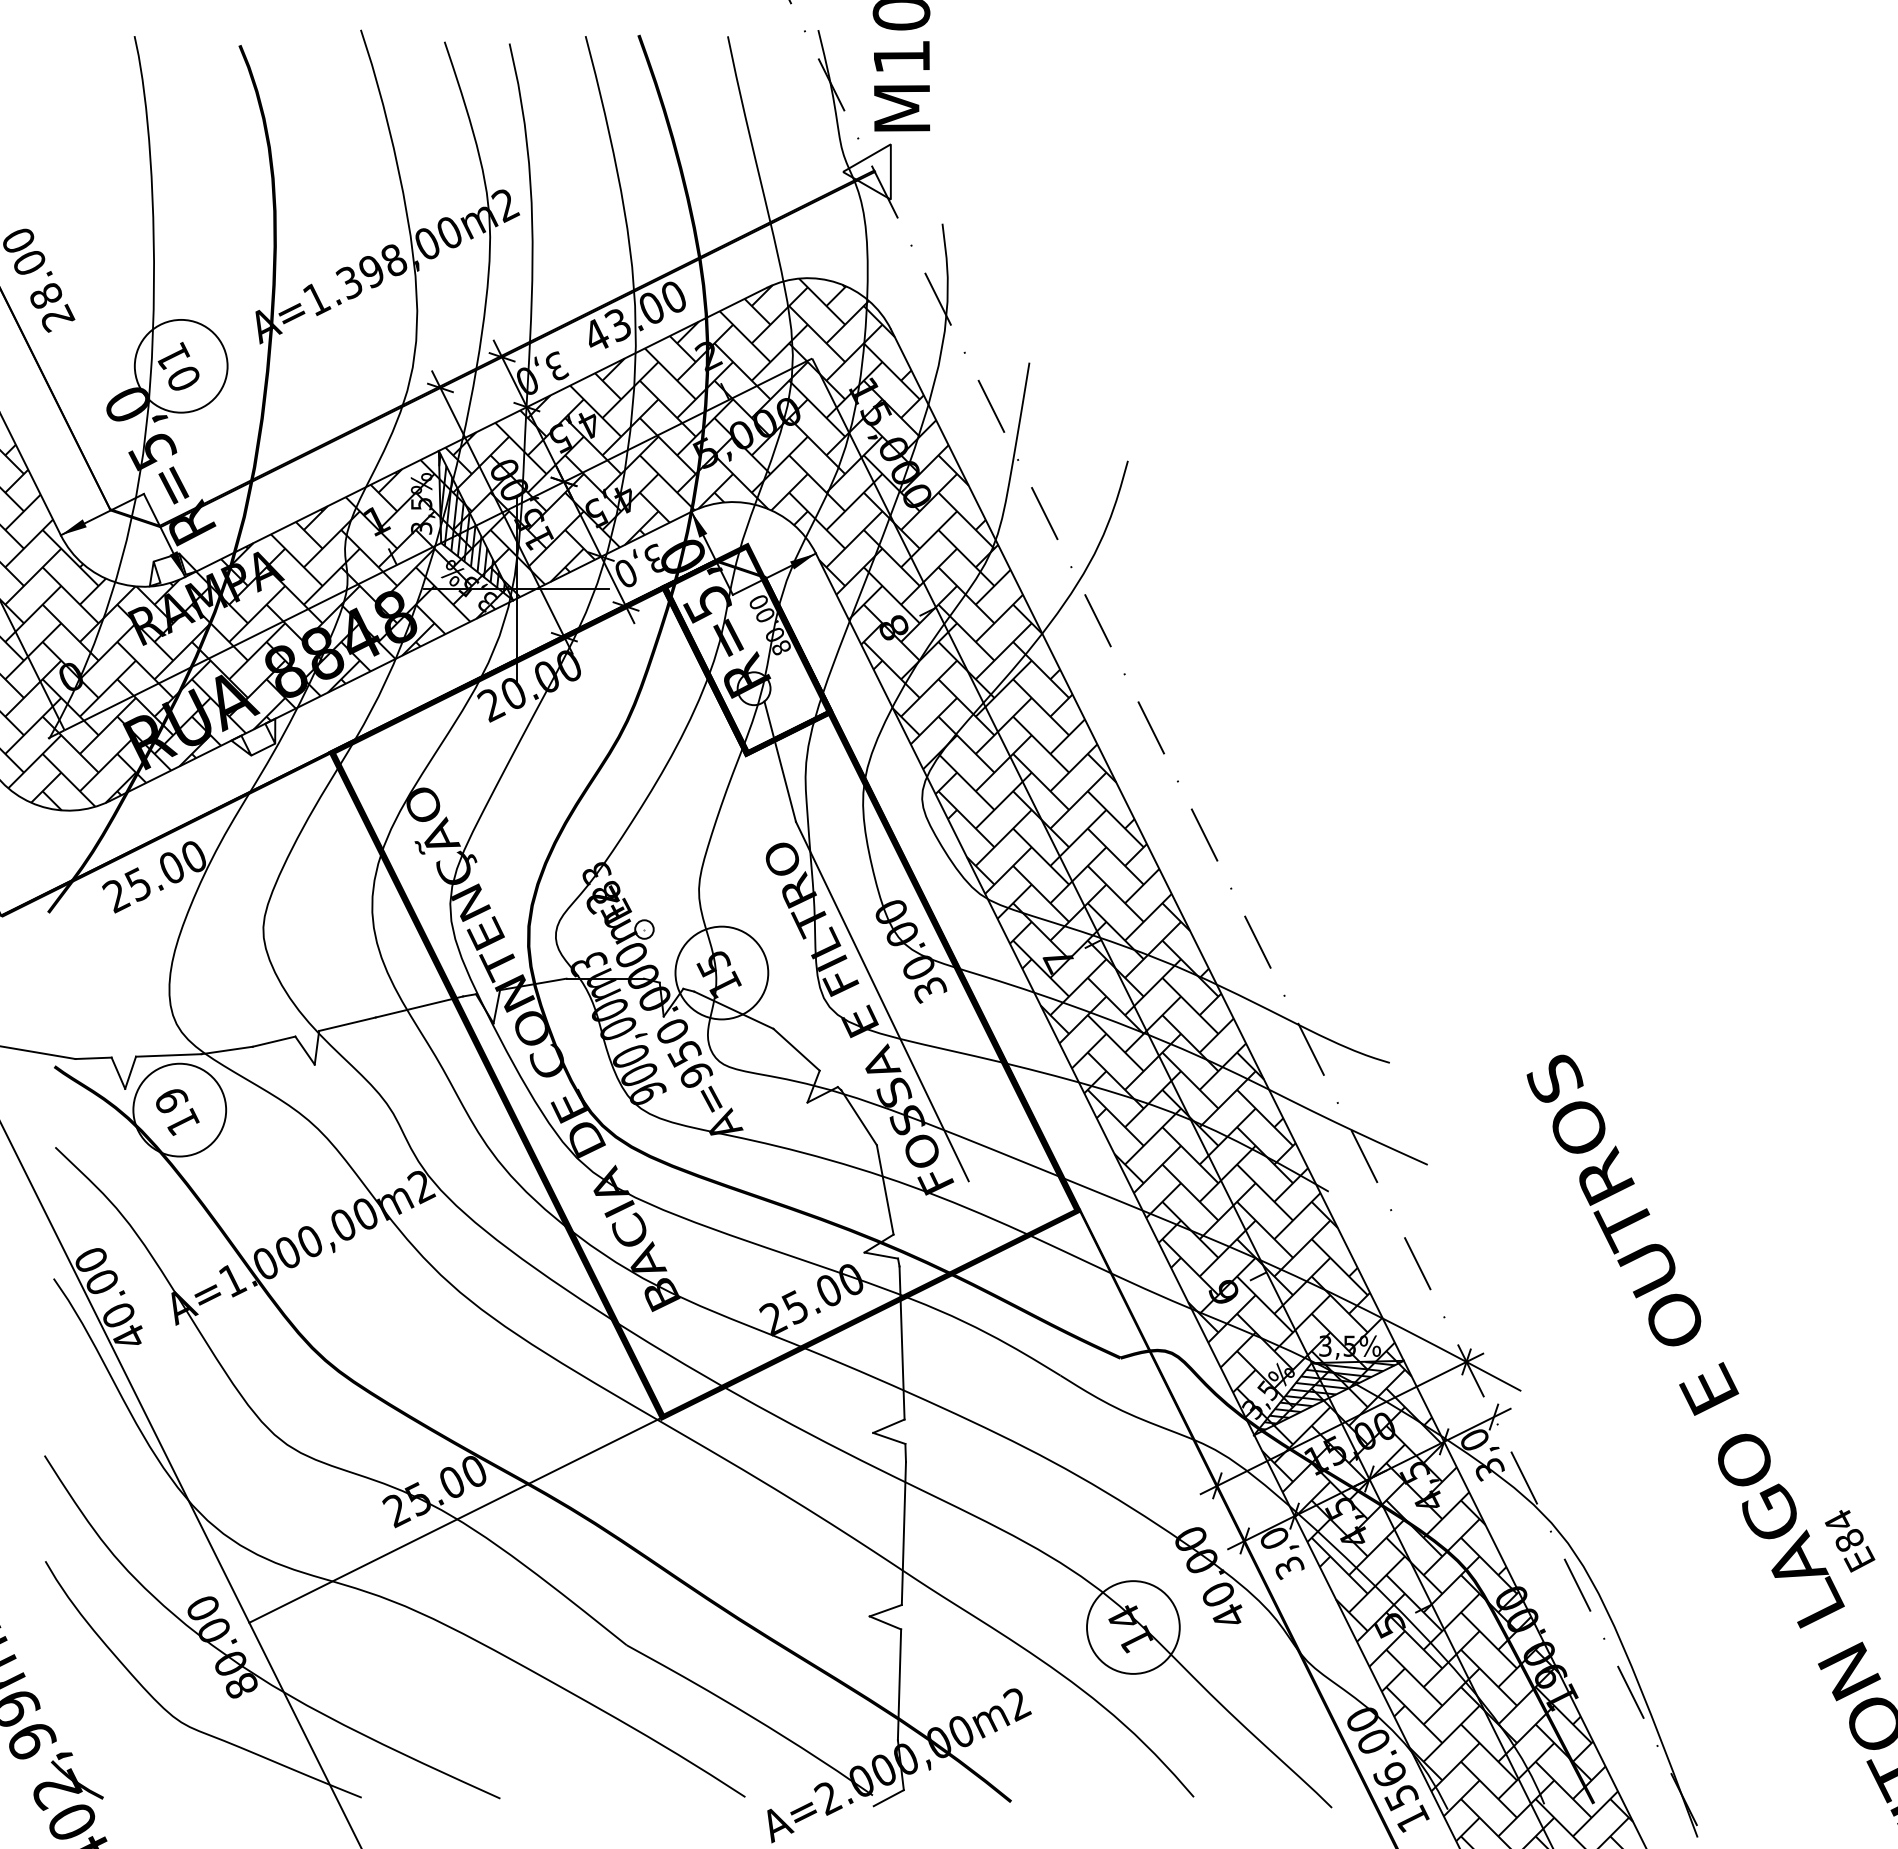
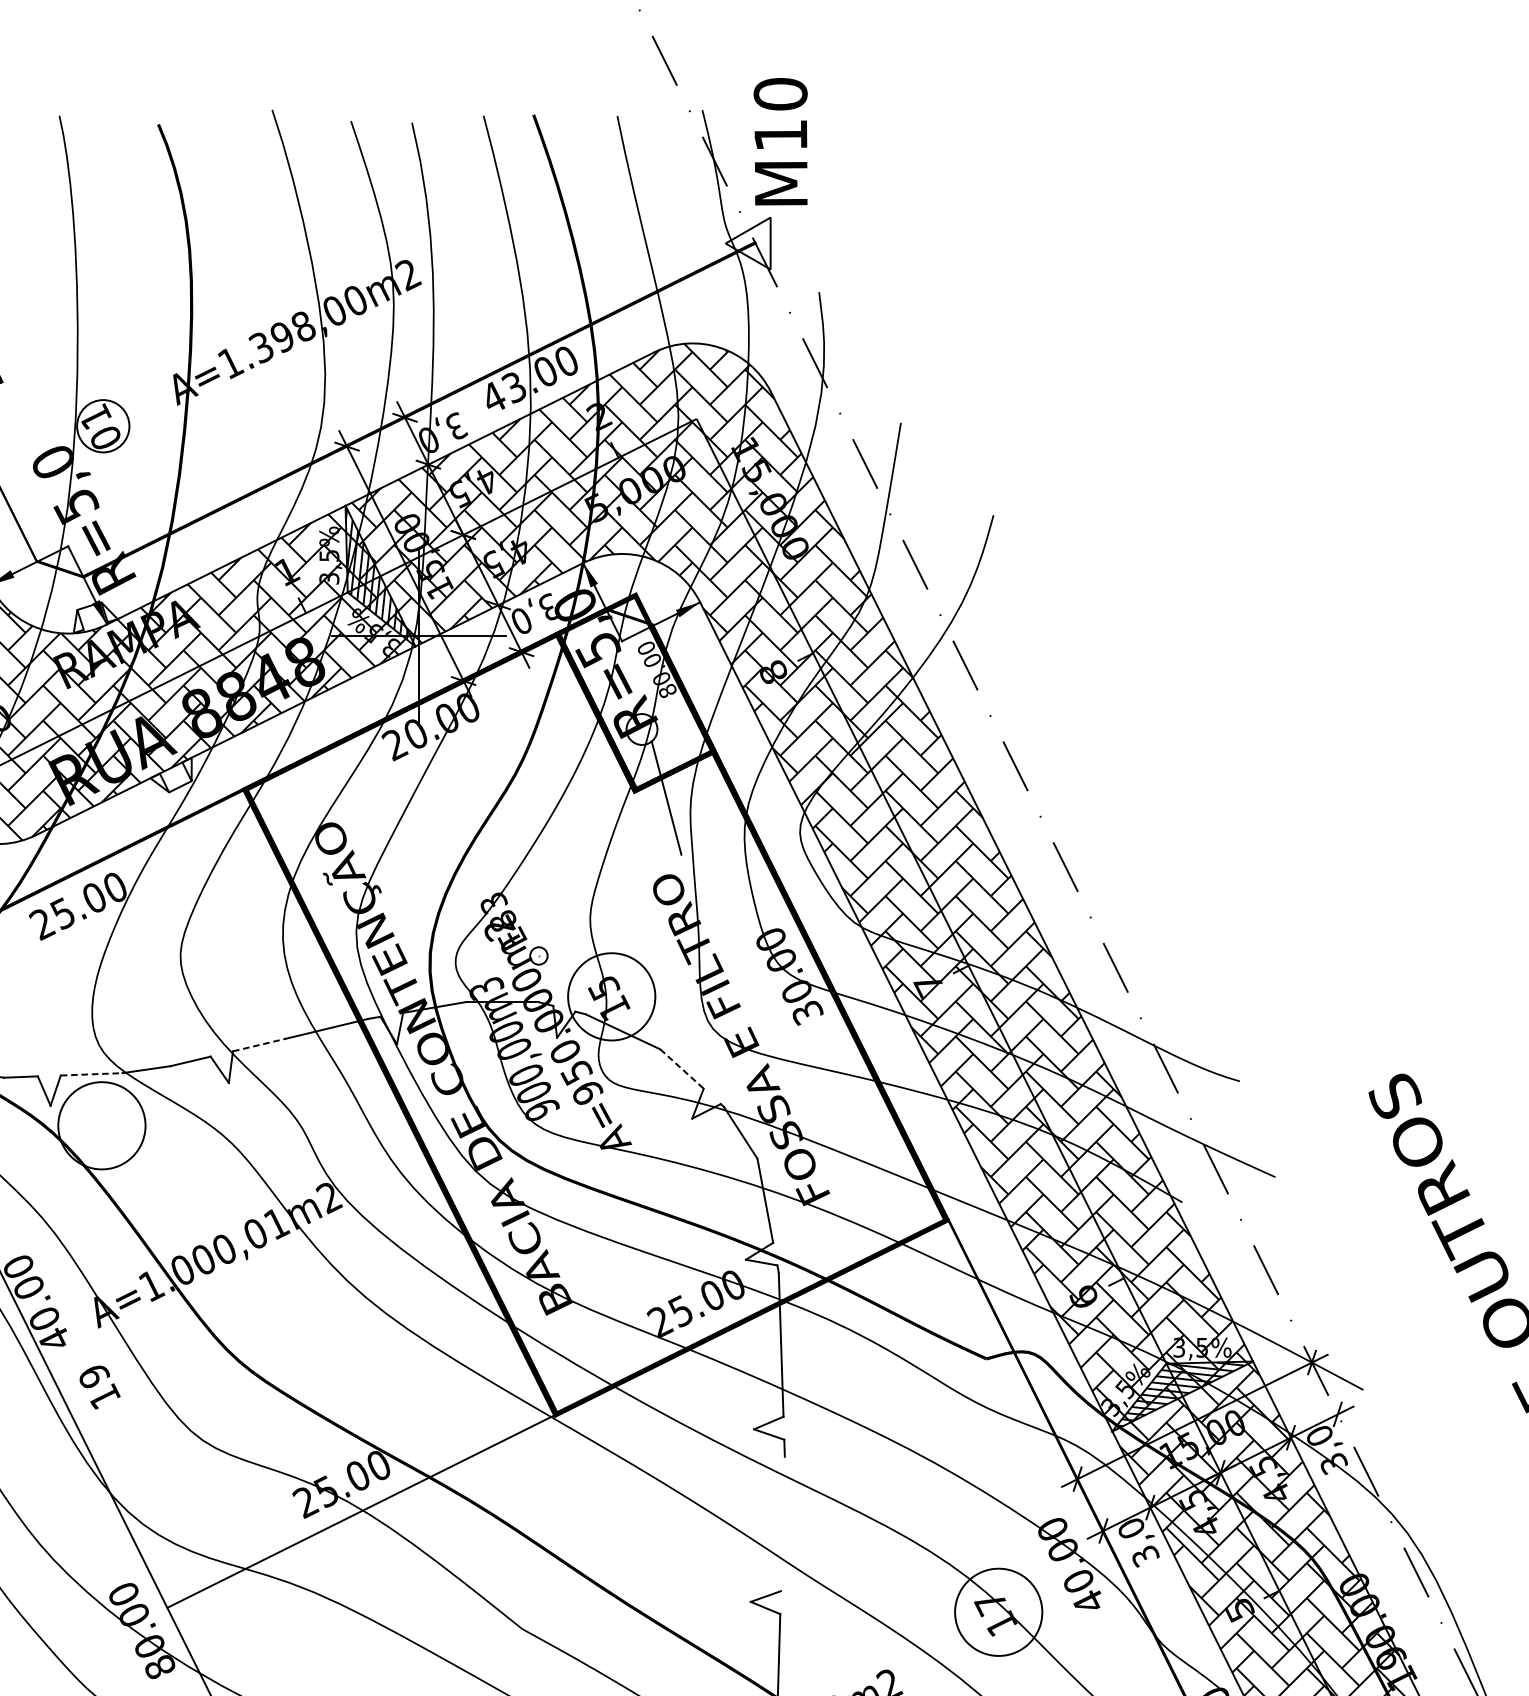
circle: (180, 365) -> (102, 425), size x0.6
line: (881, 1001) -> (761, 1023), removed
line: (347, 1024) -> (259, 1045), solid -> dashed
line: (796, 1050) -> (681, 1069), solid -> dashed
line: (168, 1055) -> (91, 1074), solid -> dashed
text: (177, 1112) -> (99, 1387), moved
text: (366, 1214) -> (277, 1223), A=1.000,00m2 -> A=1.000,01m2
line: (903, 1533) -> (782, 1523), removed
text: (1124, 1618) -> (990, 1603), 14 -> 17

